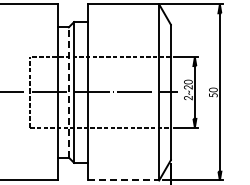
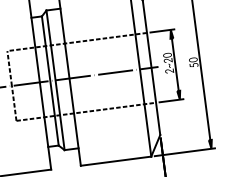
line: (68, 91) -> (49, 80), dashed -> solid
line: (123, 180) -> (115, 161), dashed -> solid

